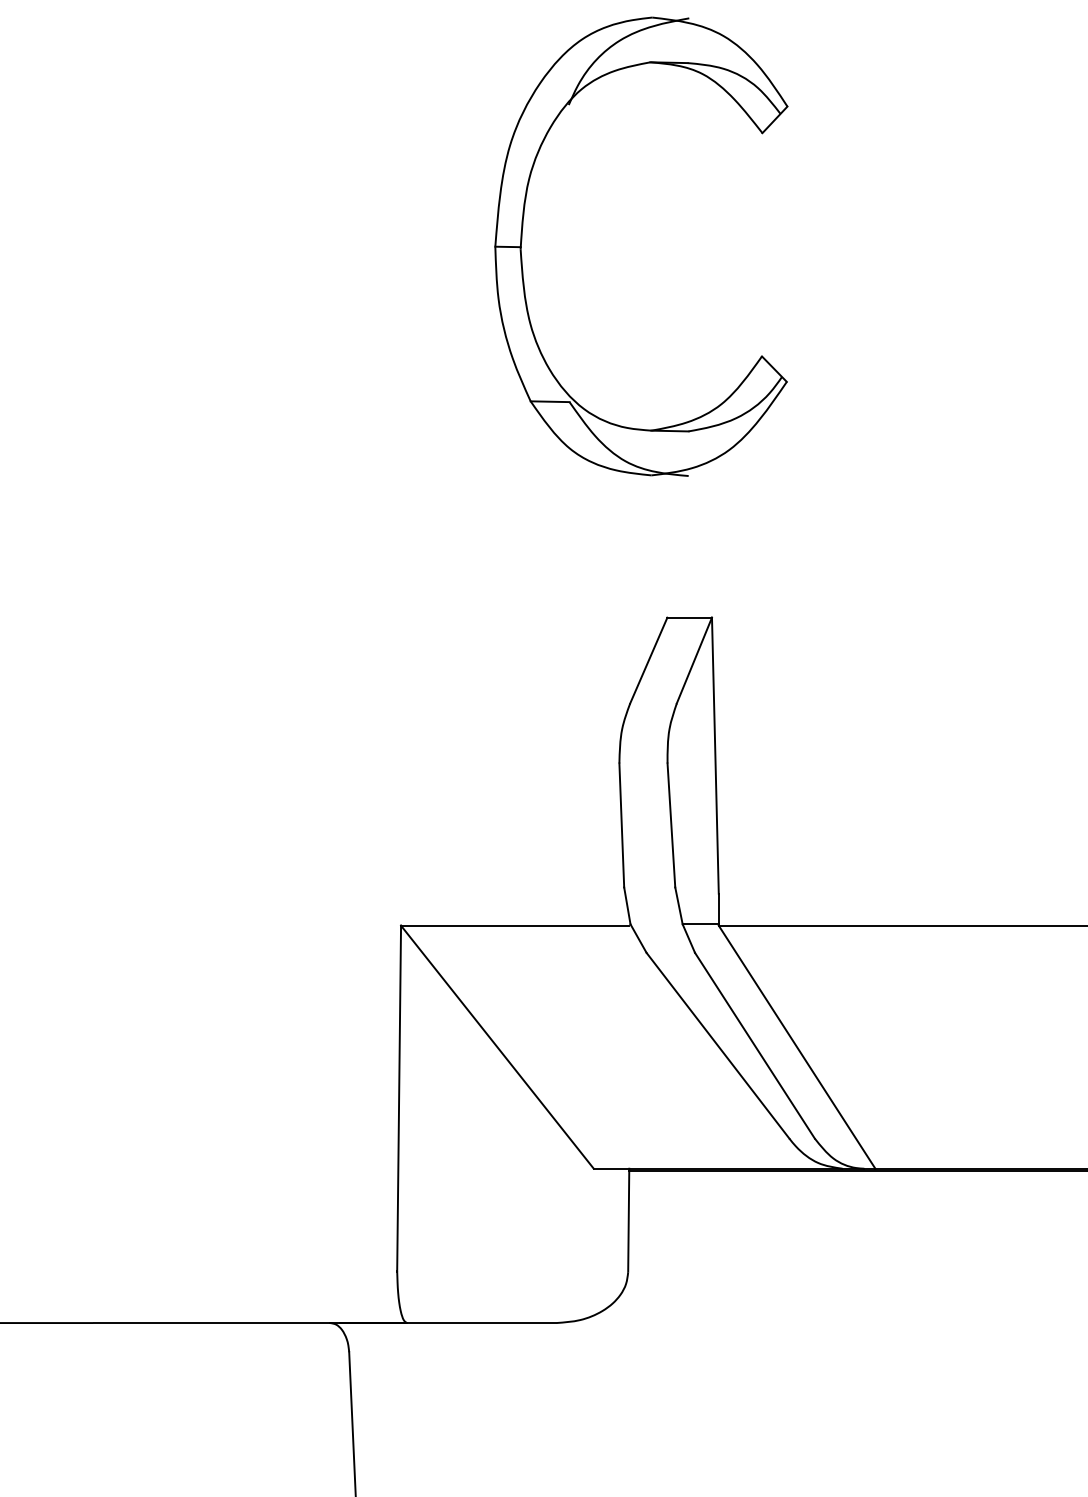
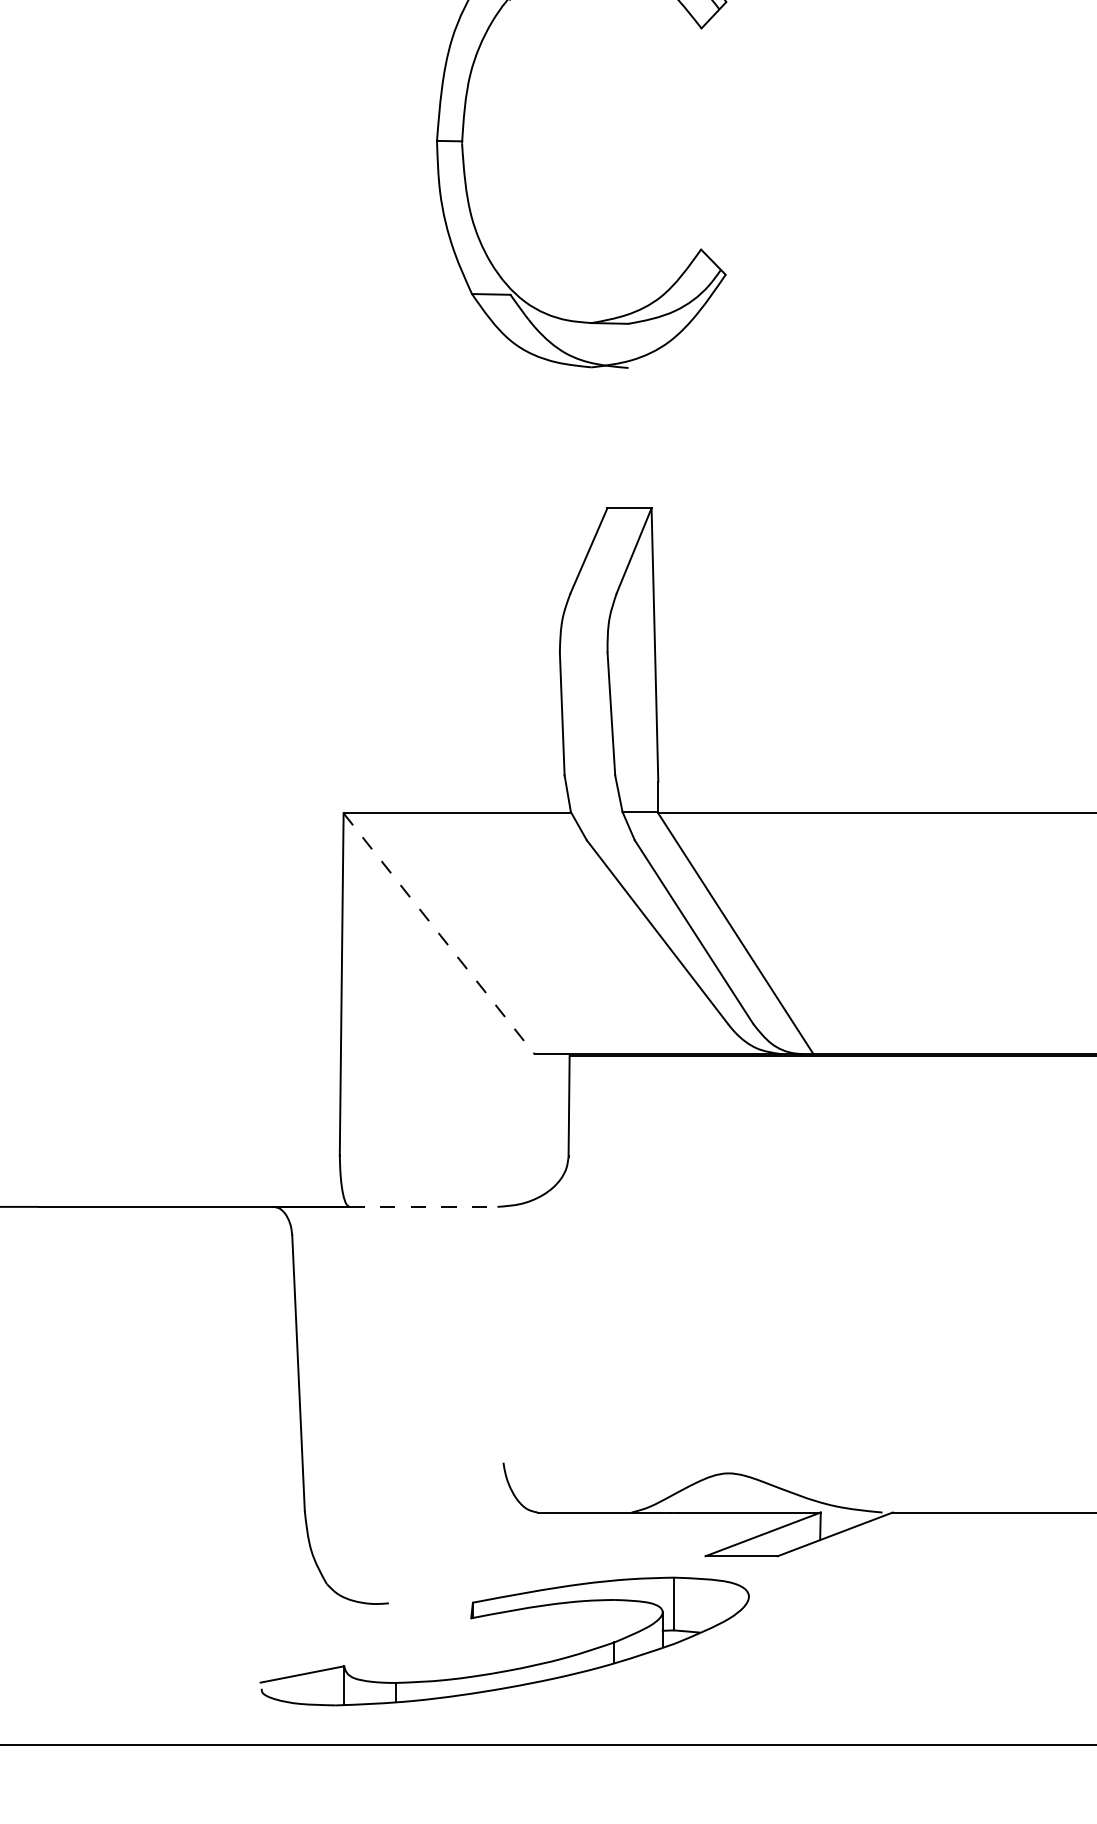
line: (497, 1047) -> (439, 933), solid -> dashed
line: (481, 1322) -> (423, 1206), solid -> dashed

